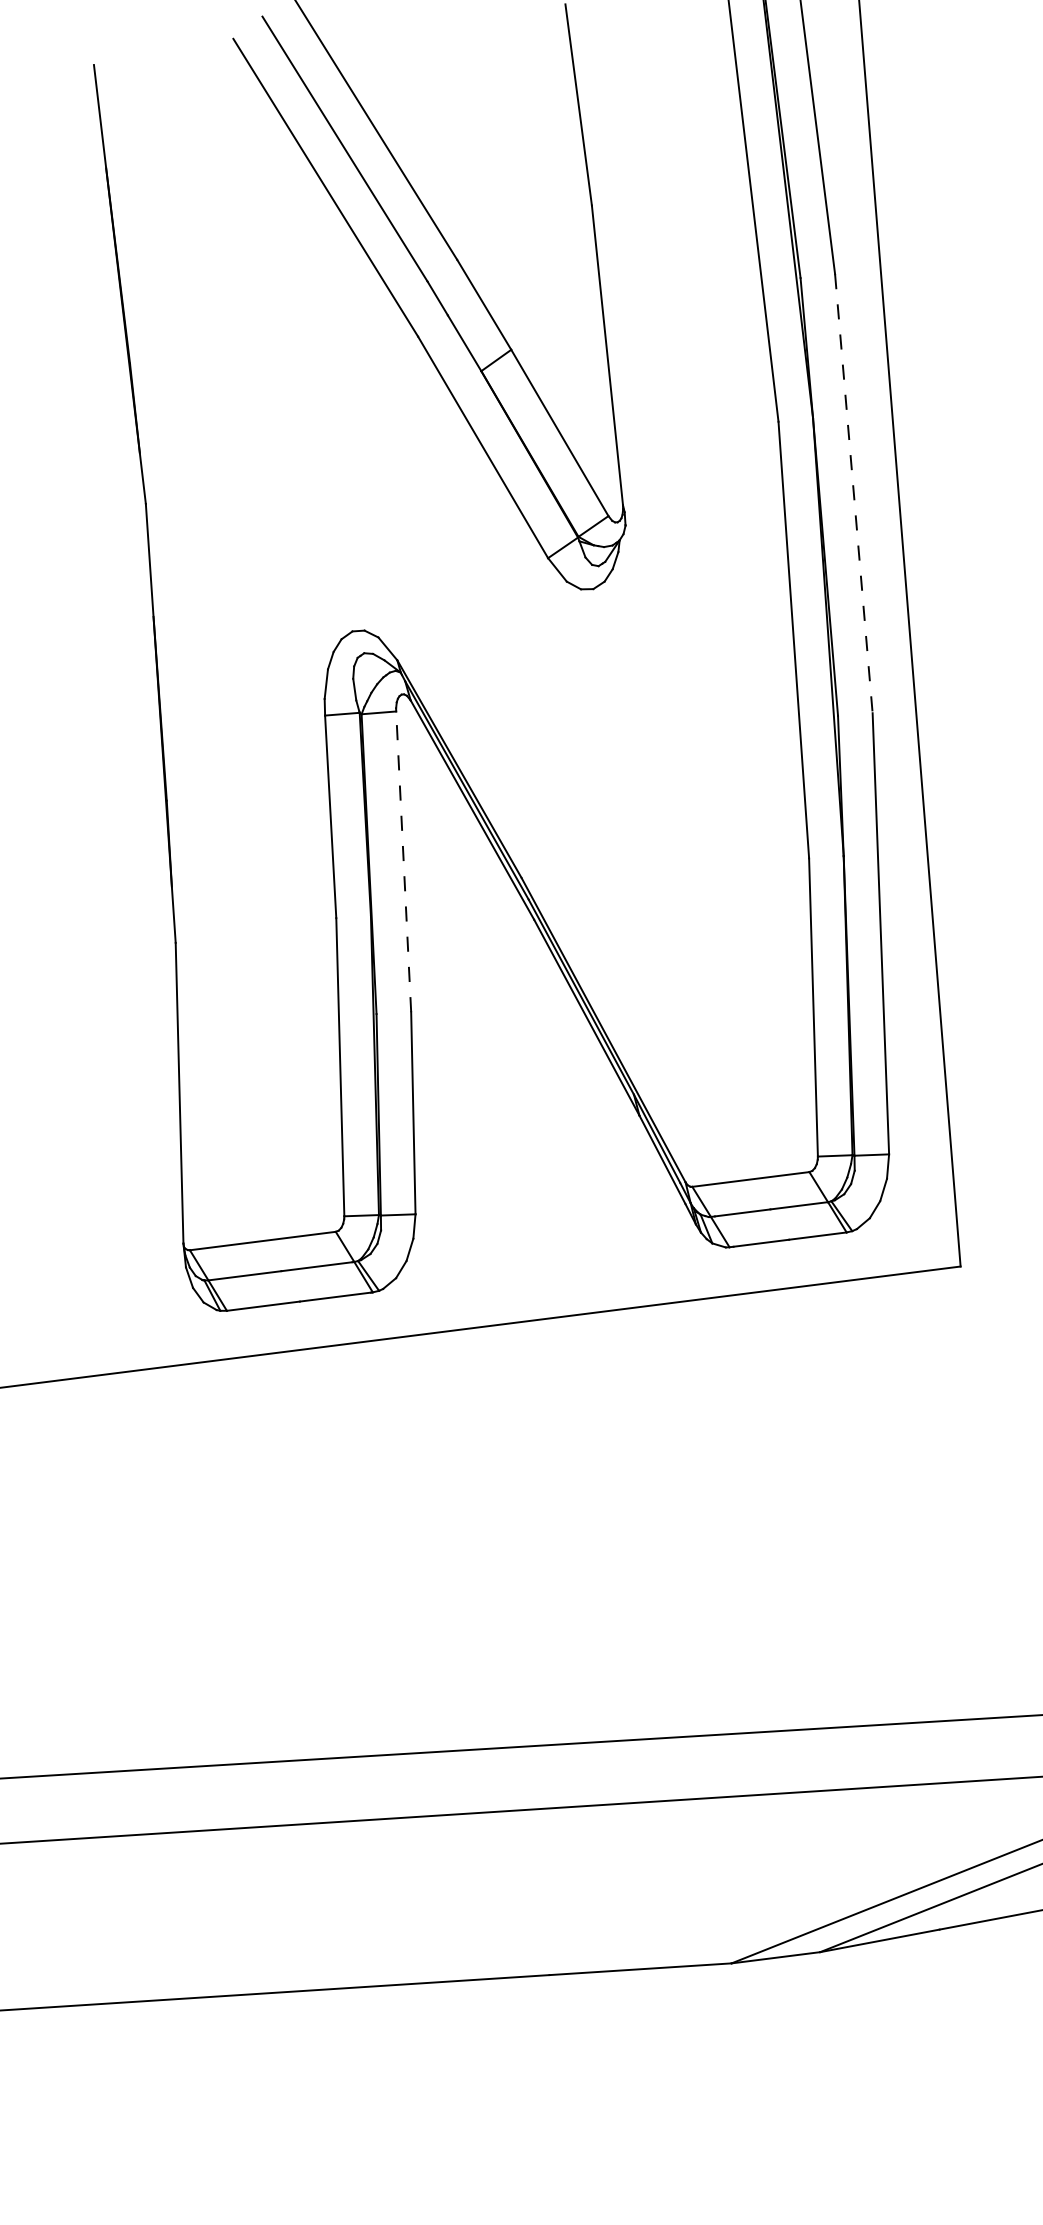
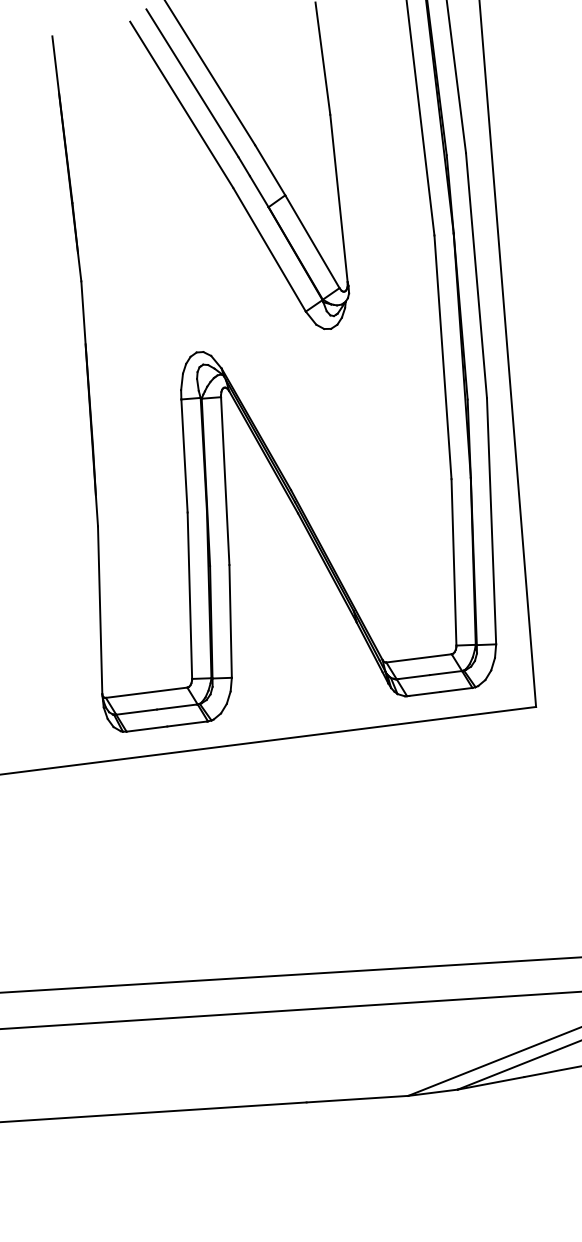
line: (853, 493) -> (476, 275), dashed -> solid
line: (404, 860) -> (225, 480), dashed -> solid

